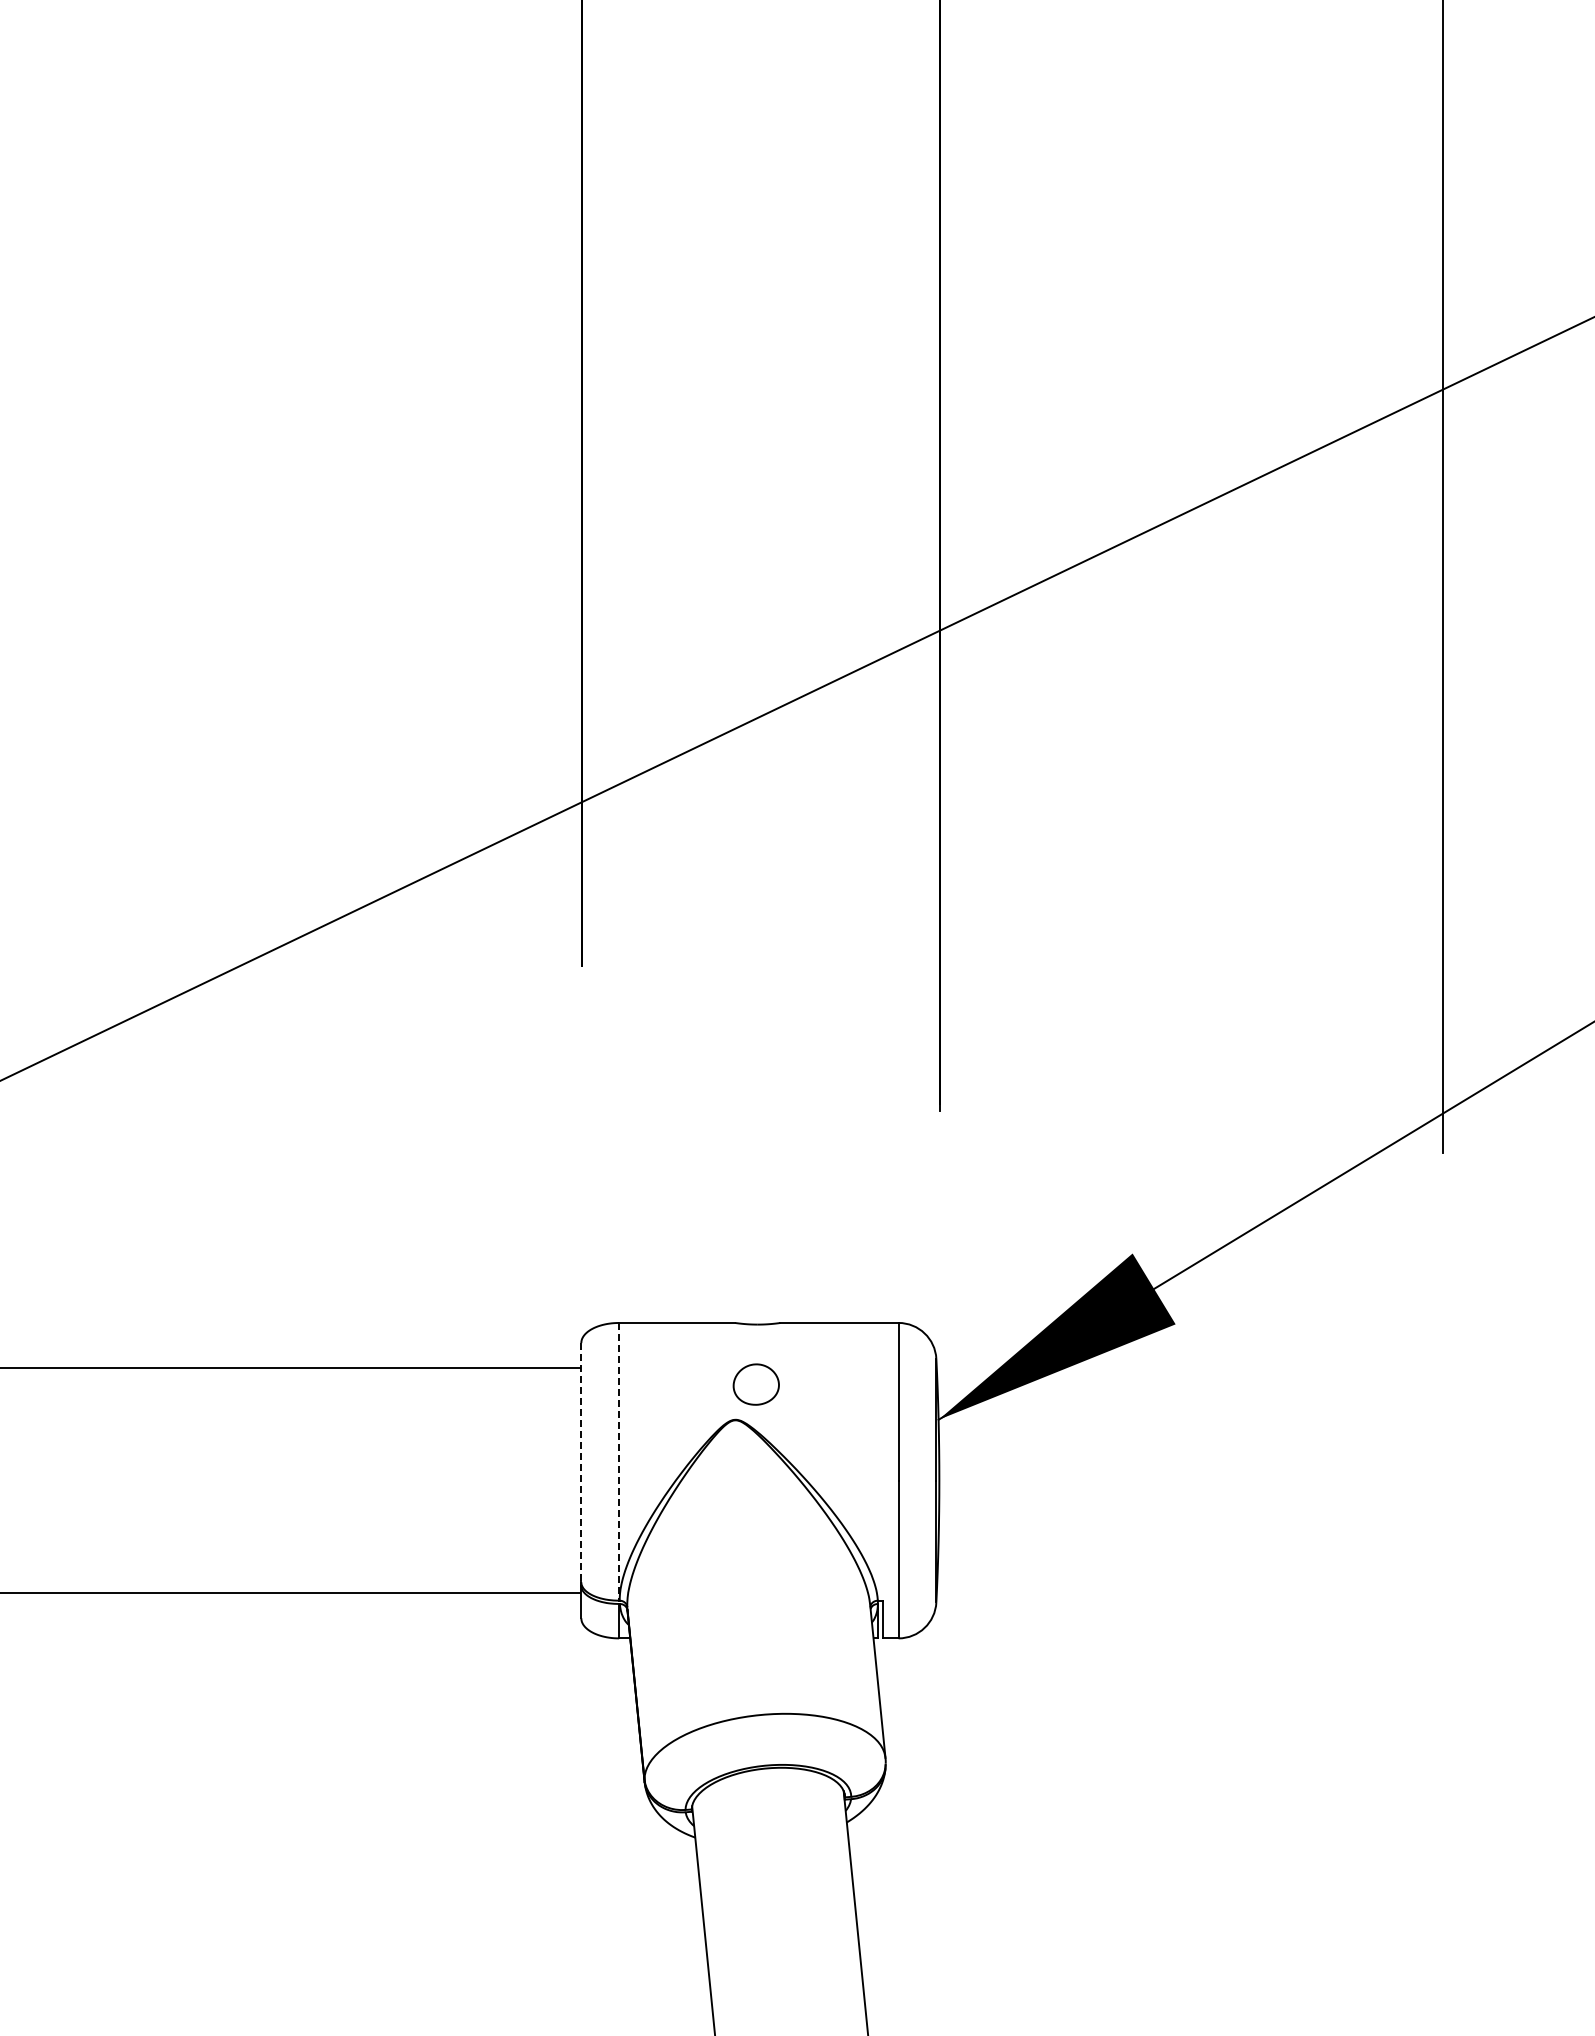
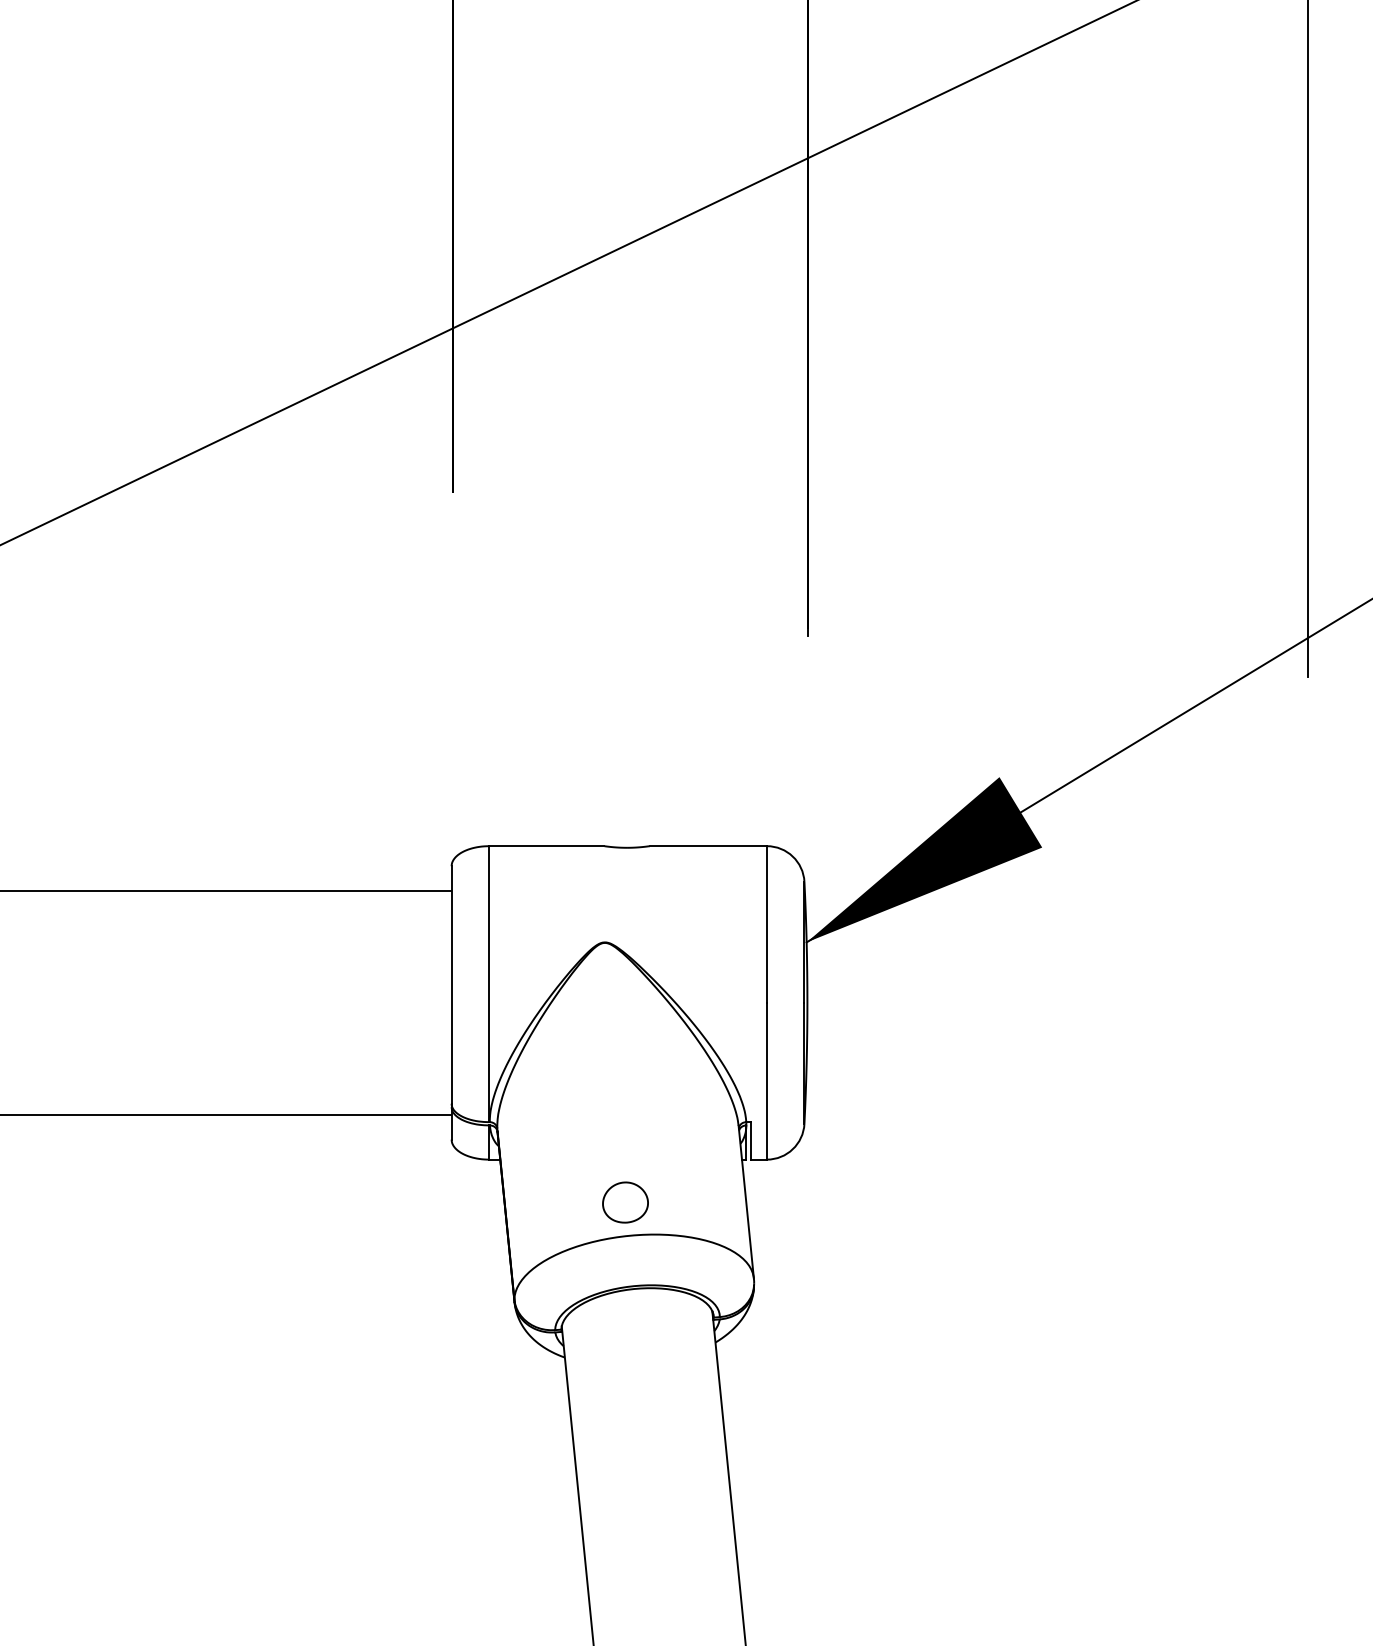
part: (755, 1384) -> (624, 1202), moved
line: (619, 1461) -> (489, 983), dashed -> solid
line: (581, 1462) -> (451, 984), dashed -> solid

